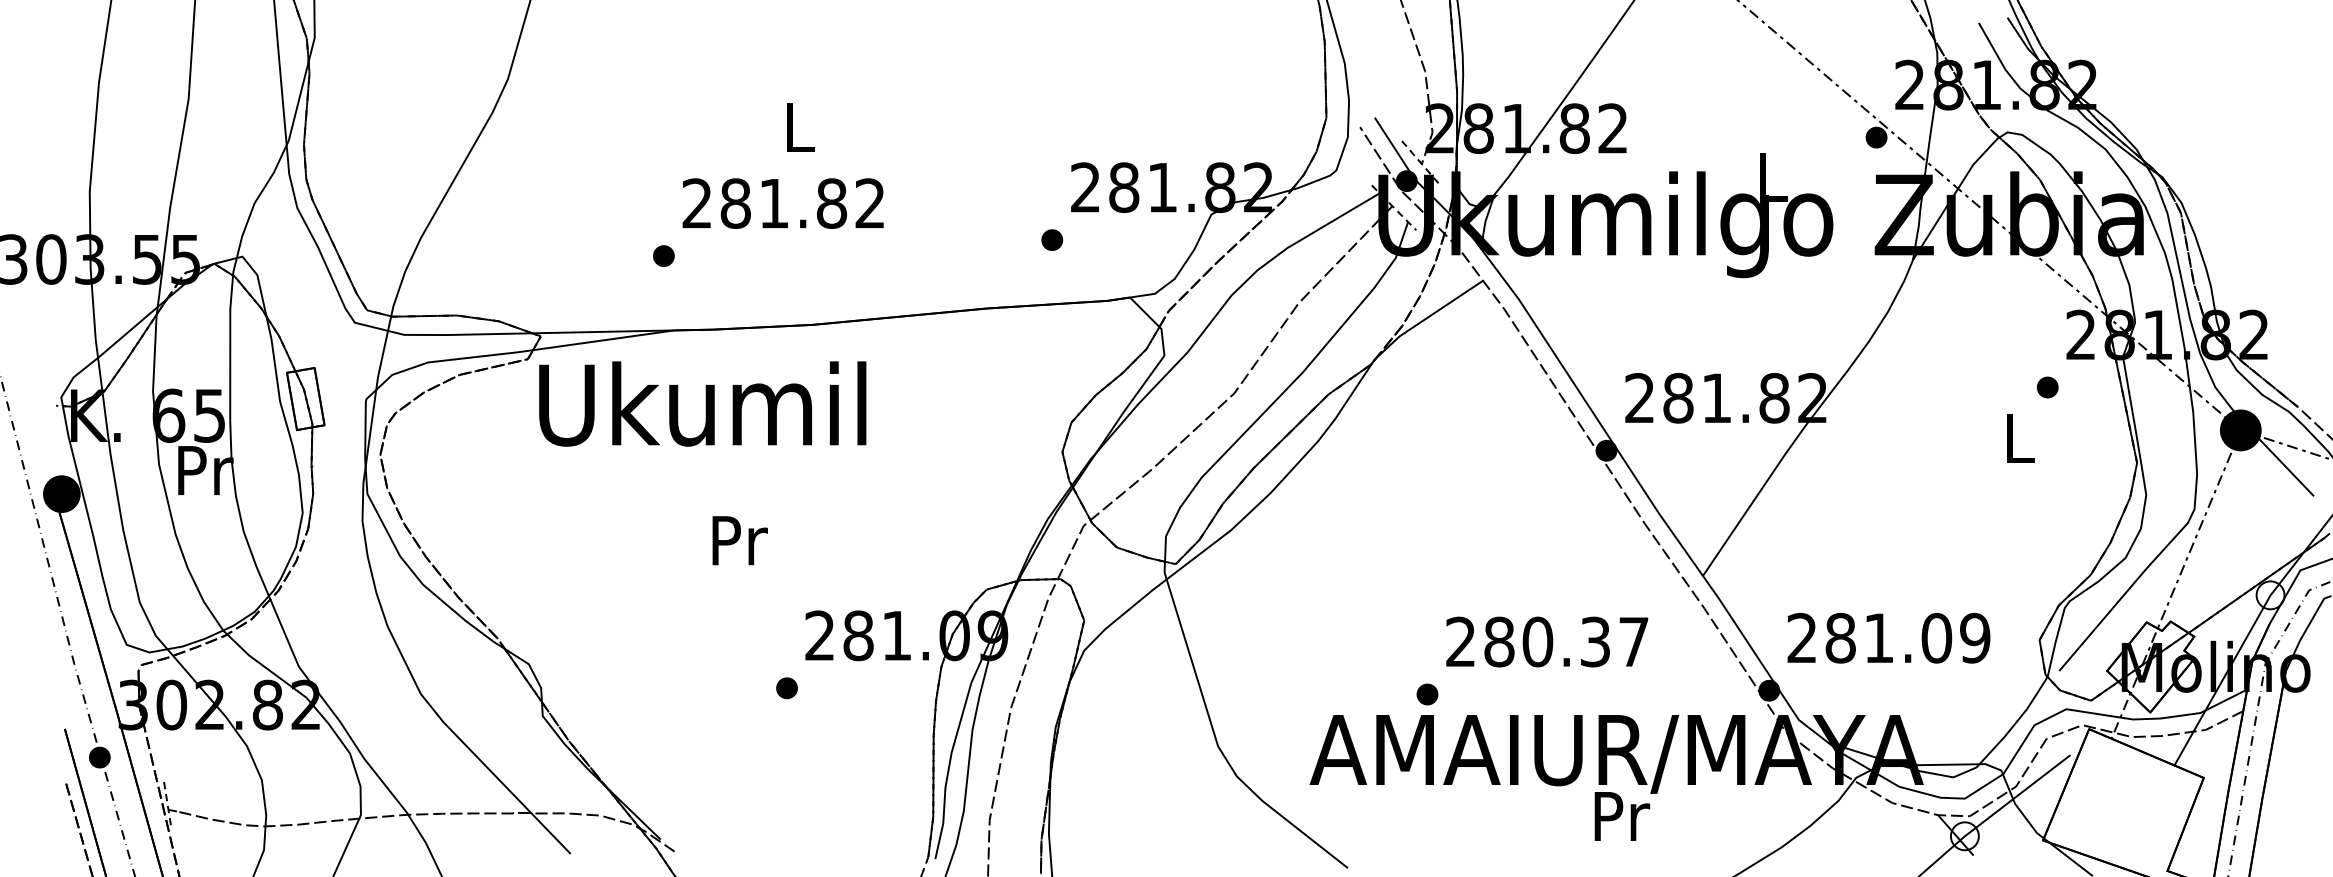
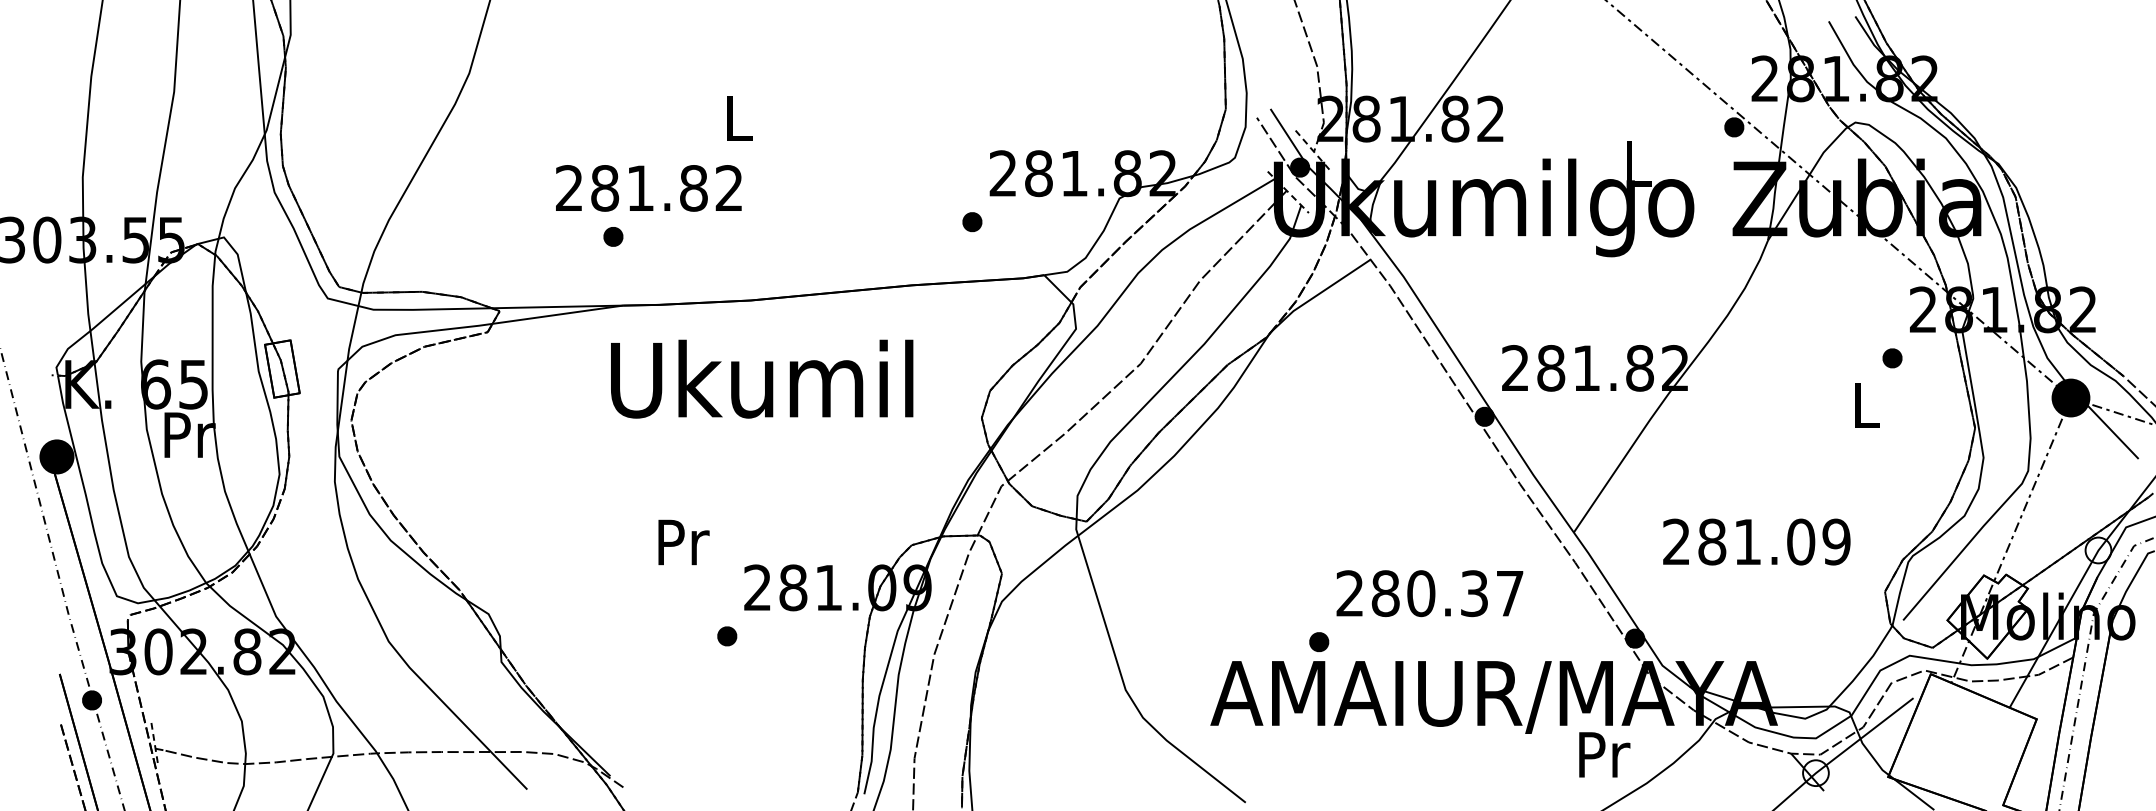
text: (782, 203) -> (648, 188), moved
text: (702, 403) -> (761, 378), moved
text: (739, 540) -> (683, 542), moved
text: (1888, 638) -> (1756, 542), moved
text: (1622, 816) -> (1604, 754), moved

